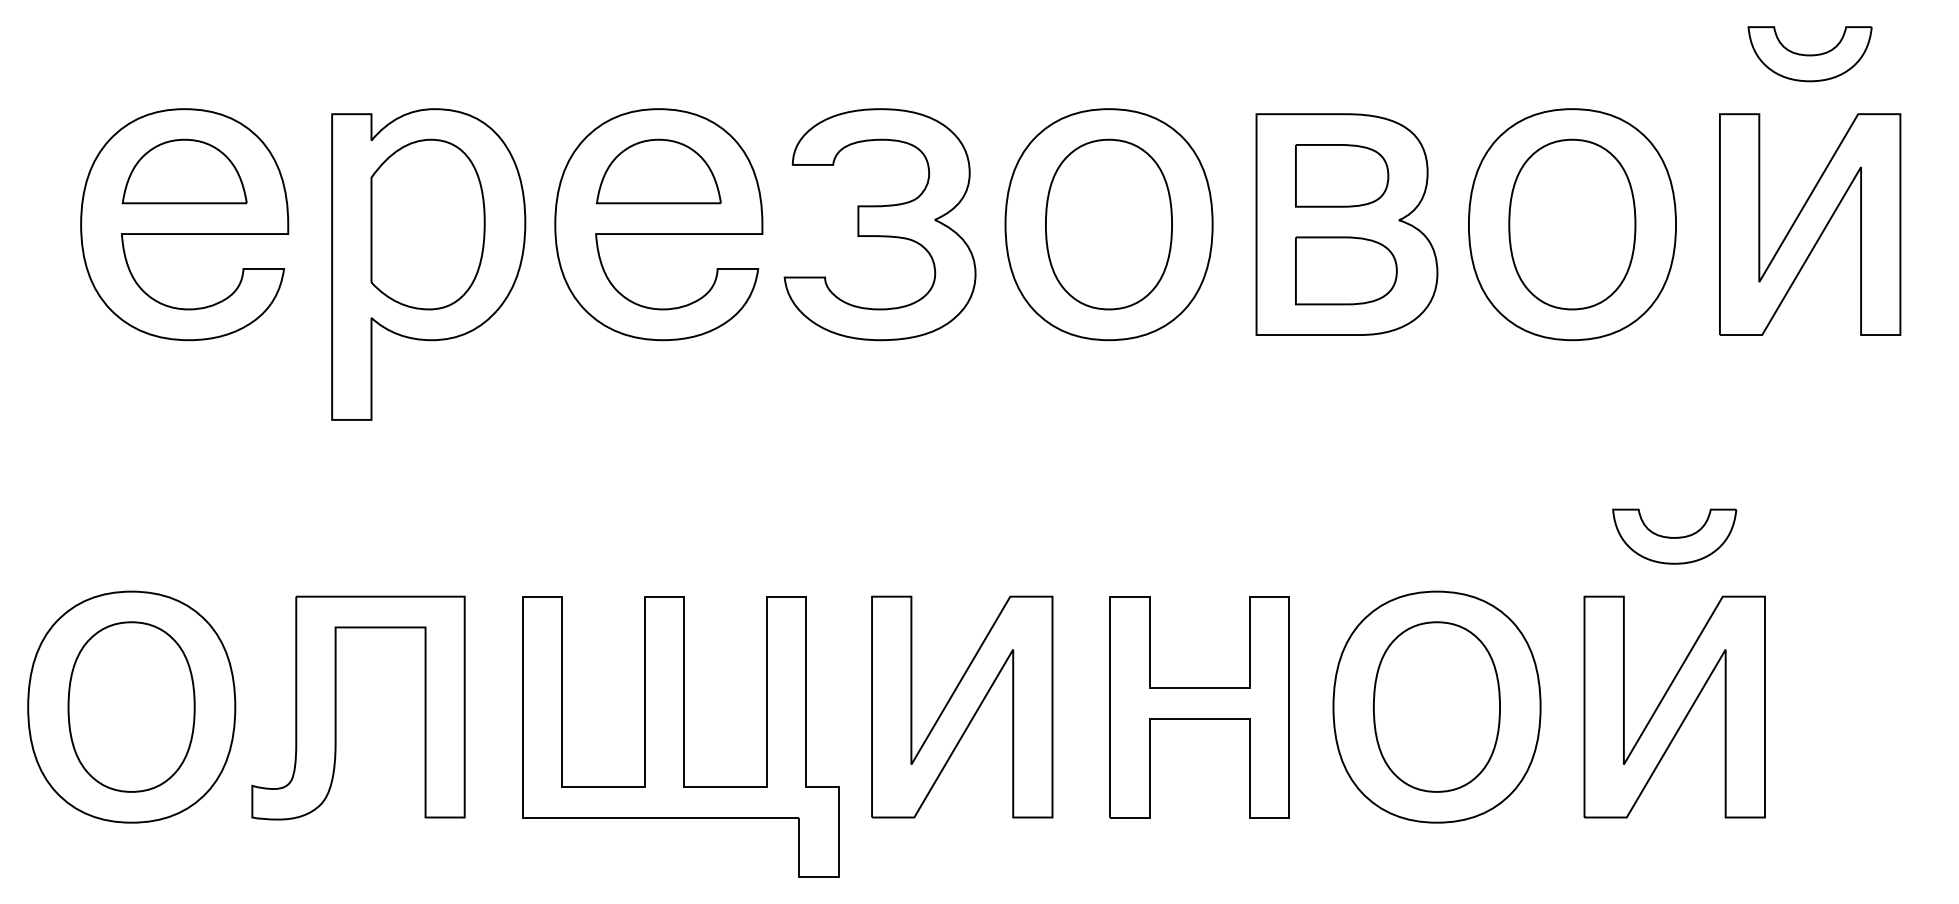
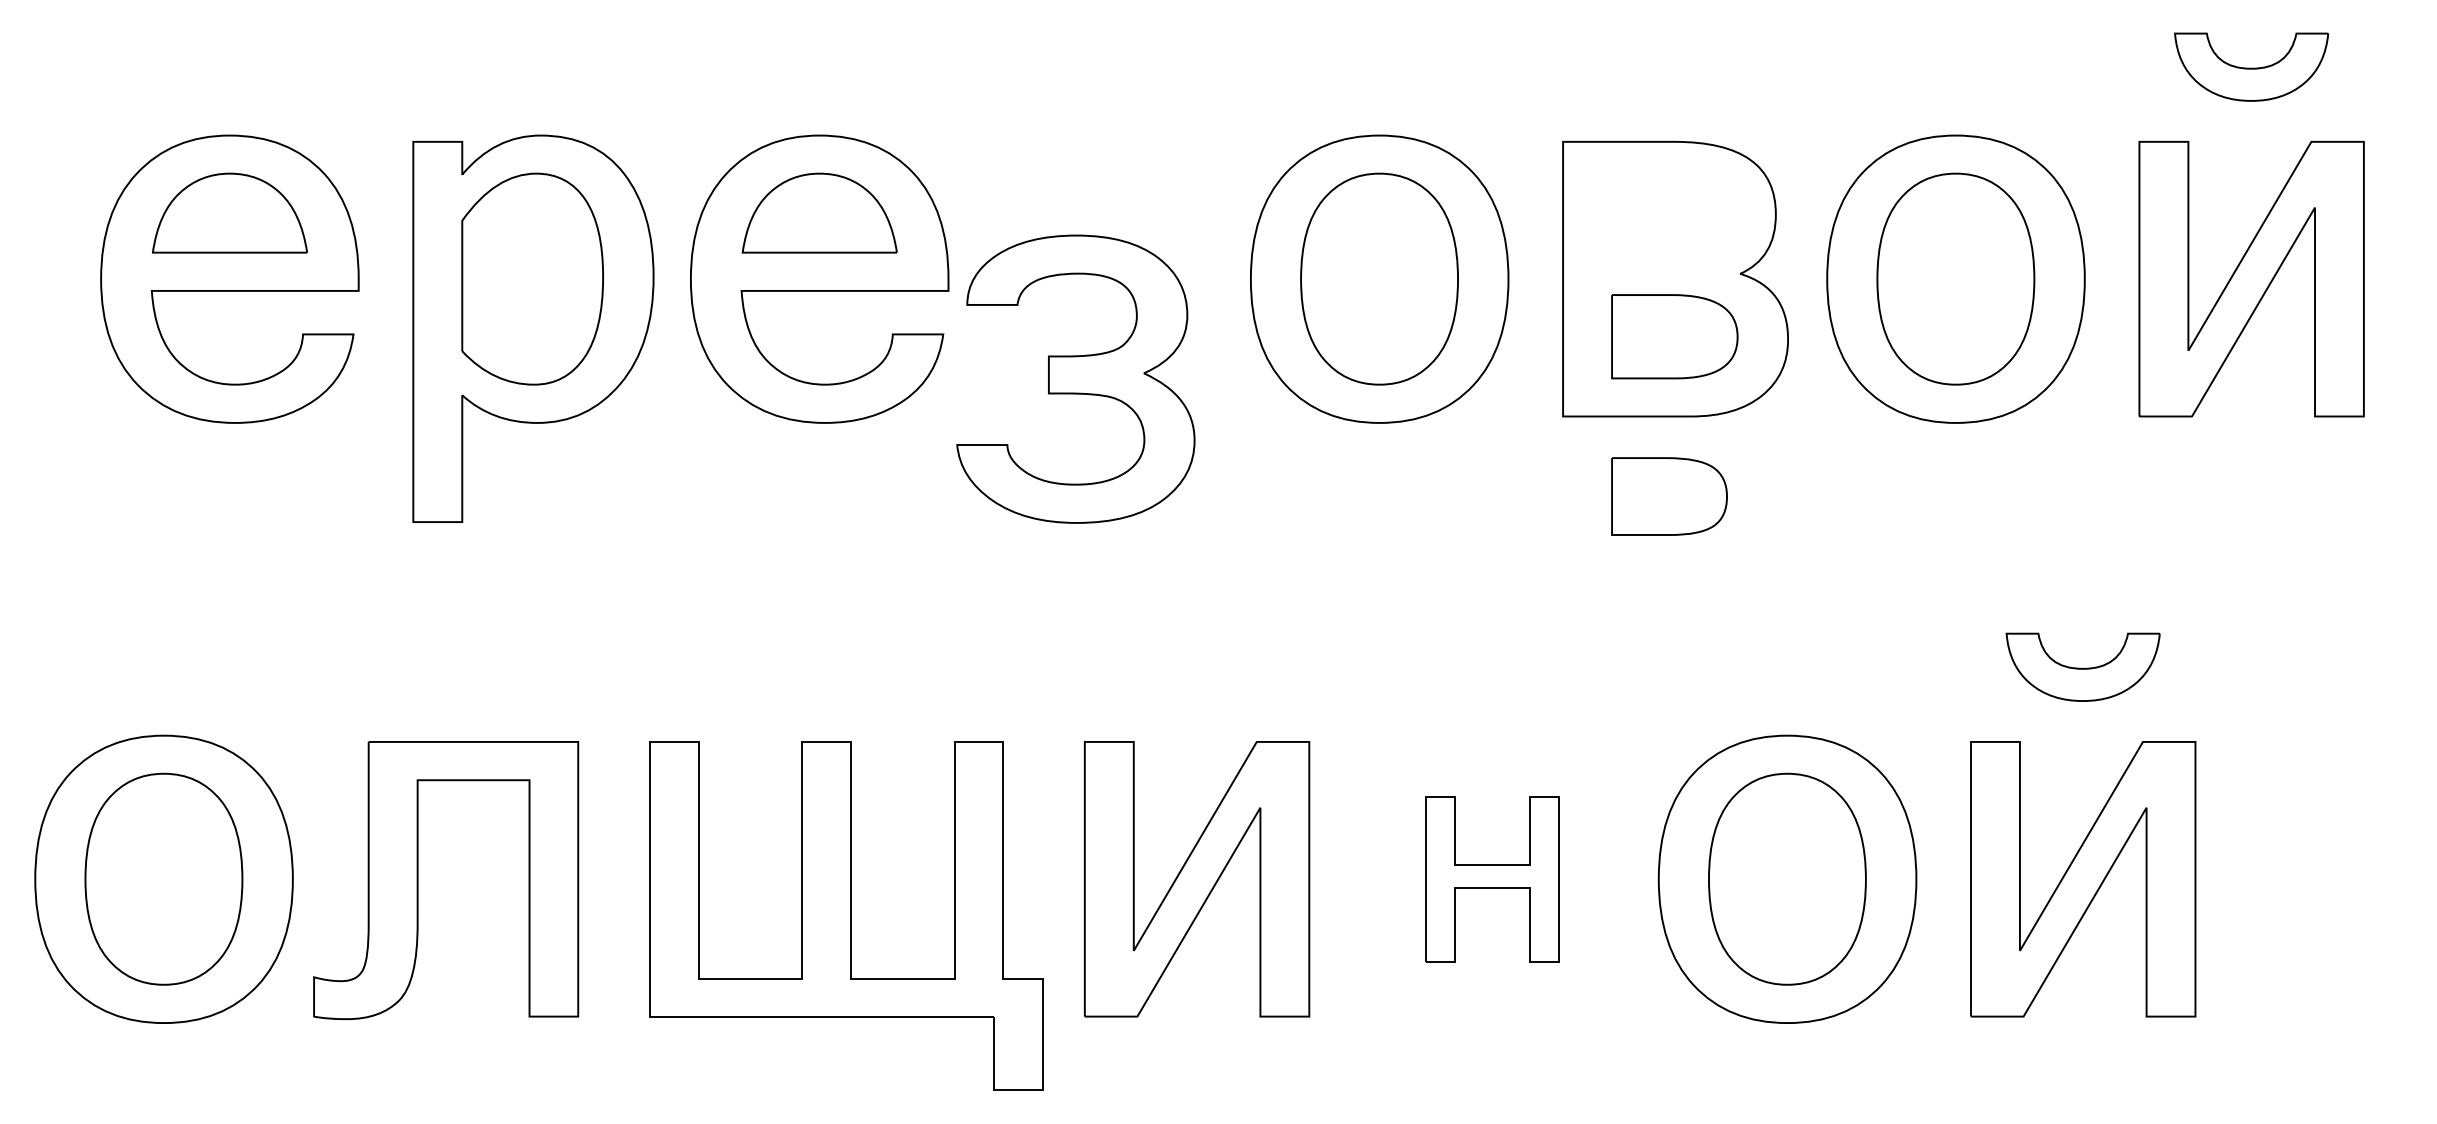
part: (1342, 175) -> (1669, 496), moved
part: (879, 224) -> (1075, 378), moved
part: (1199, 707) -> (1492, 879), size x0.6

